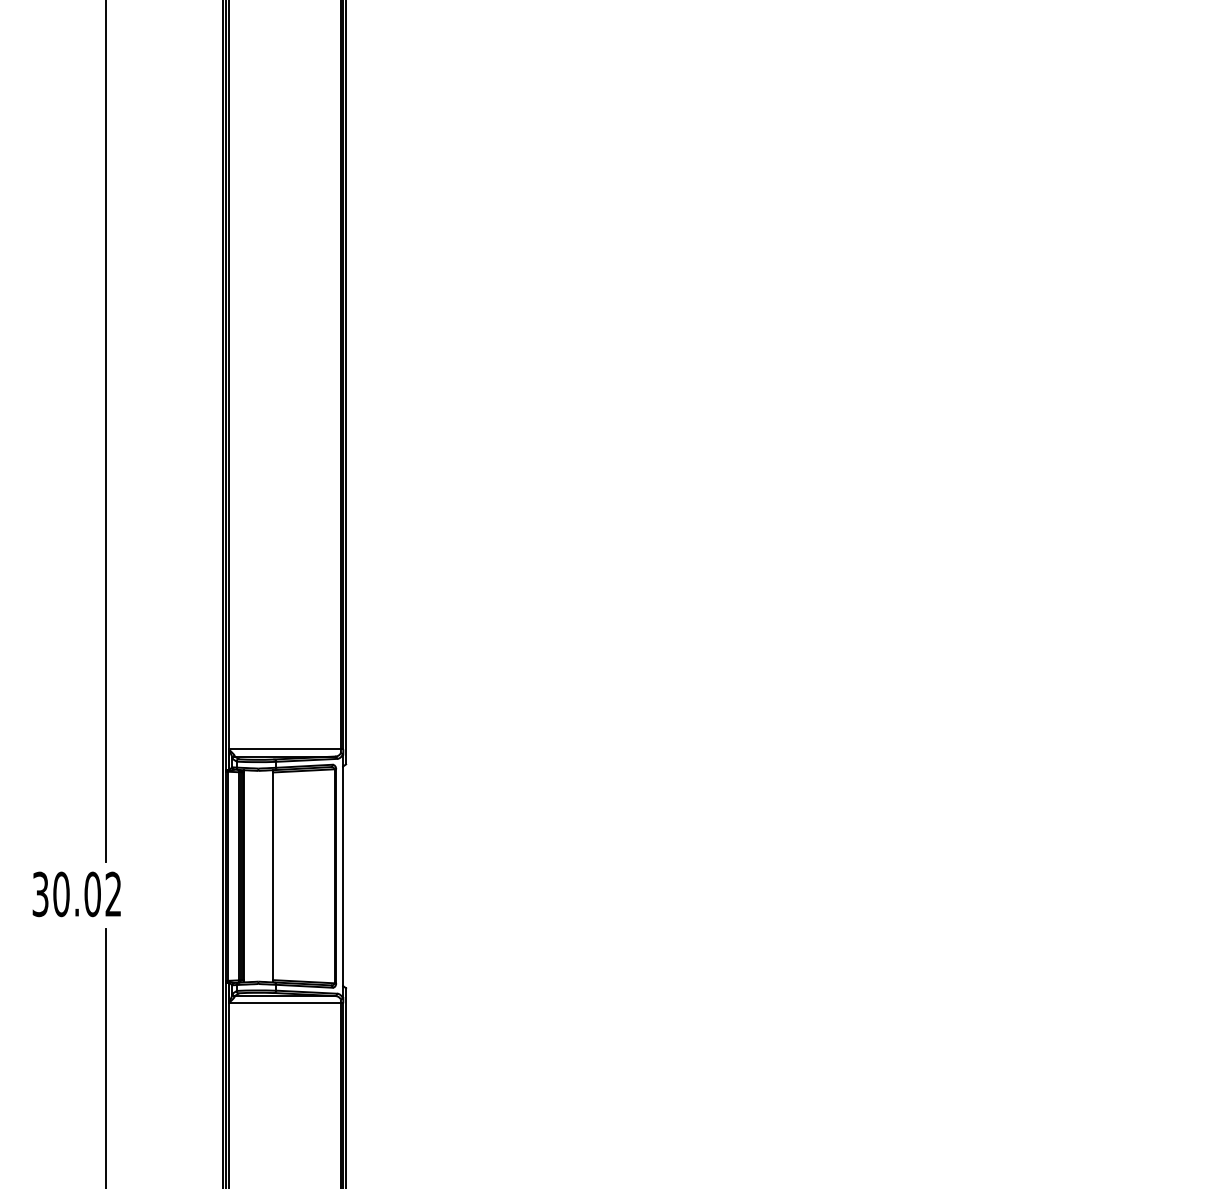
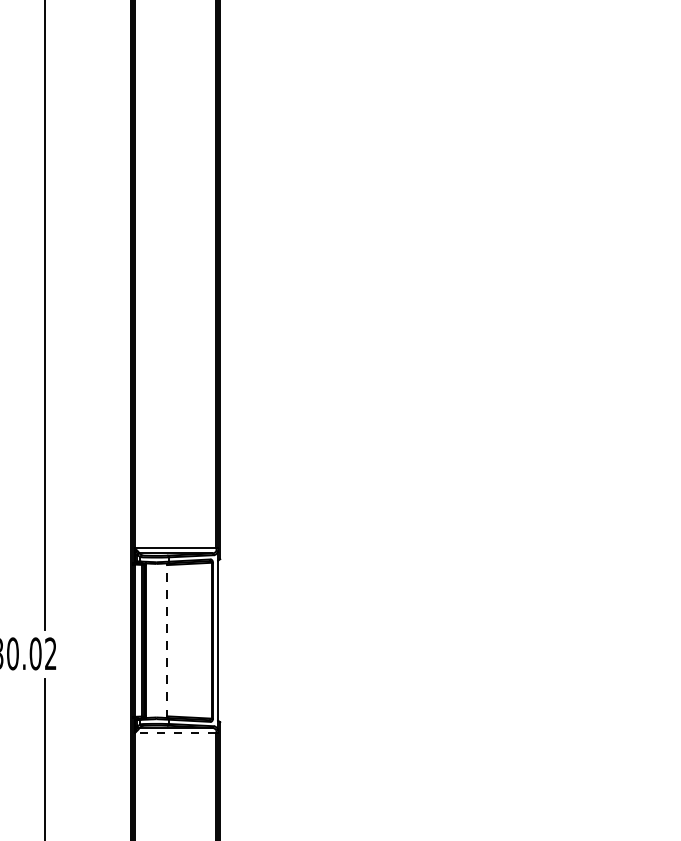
line: (273, 875) -> (167, 640), solid -> dashed
line: (284, 1003) -> (175, 733), solid -> dashed

